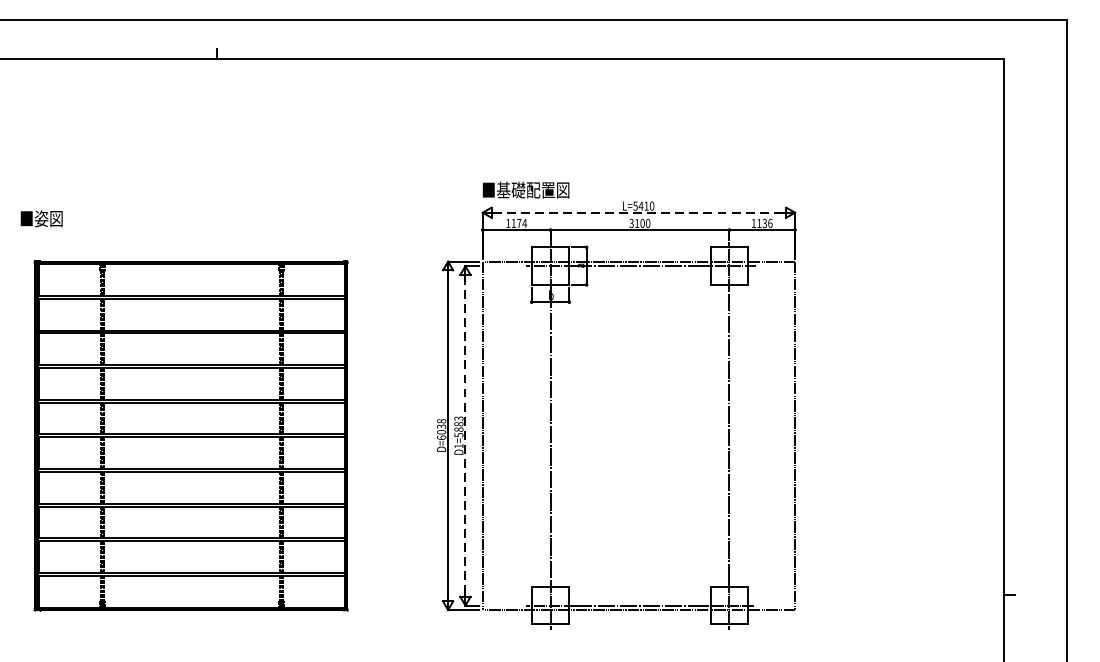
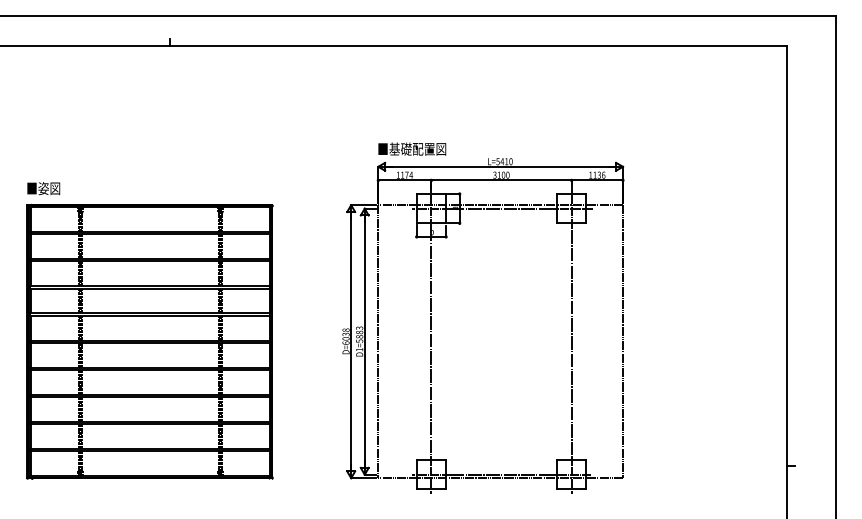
line: (639, 212) -> (501, 166), dashed -> solid
text: (41, 218) -> (43, 188), moved
line: (465, 436) -> (364, 342), dashed -> solid

